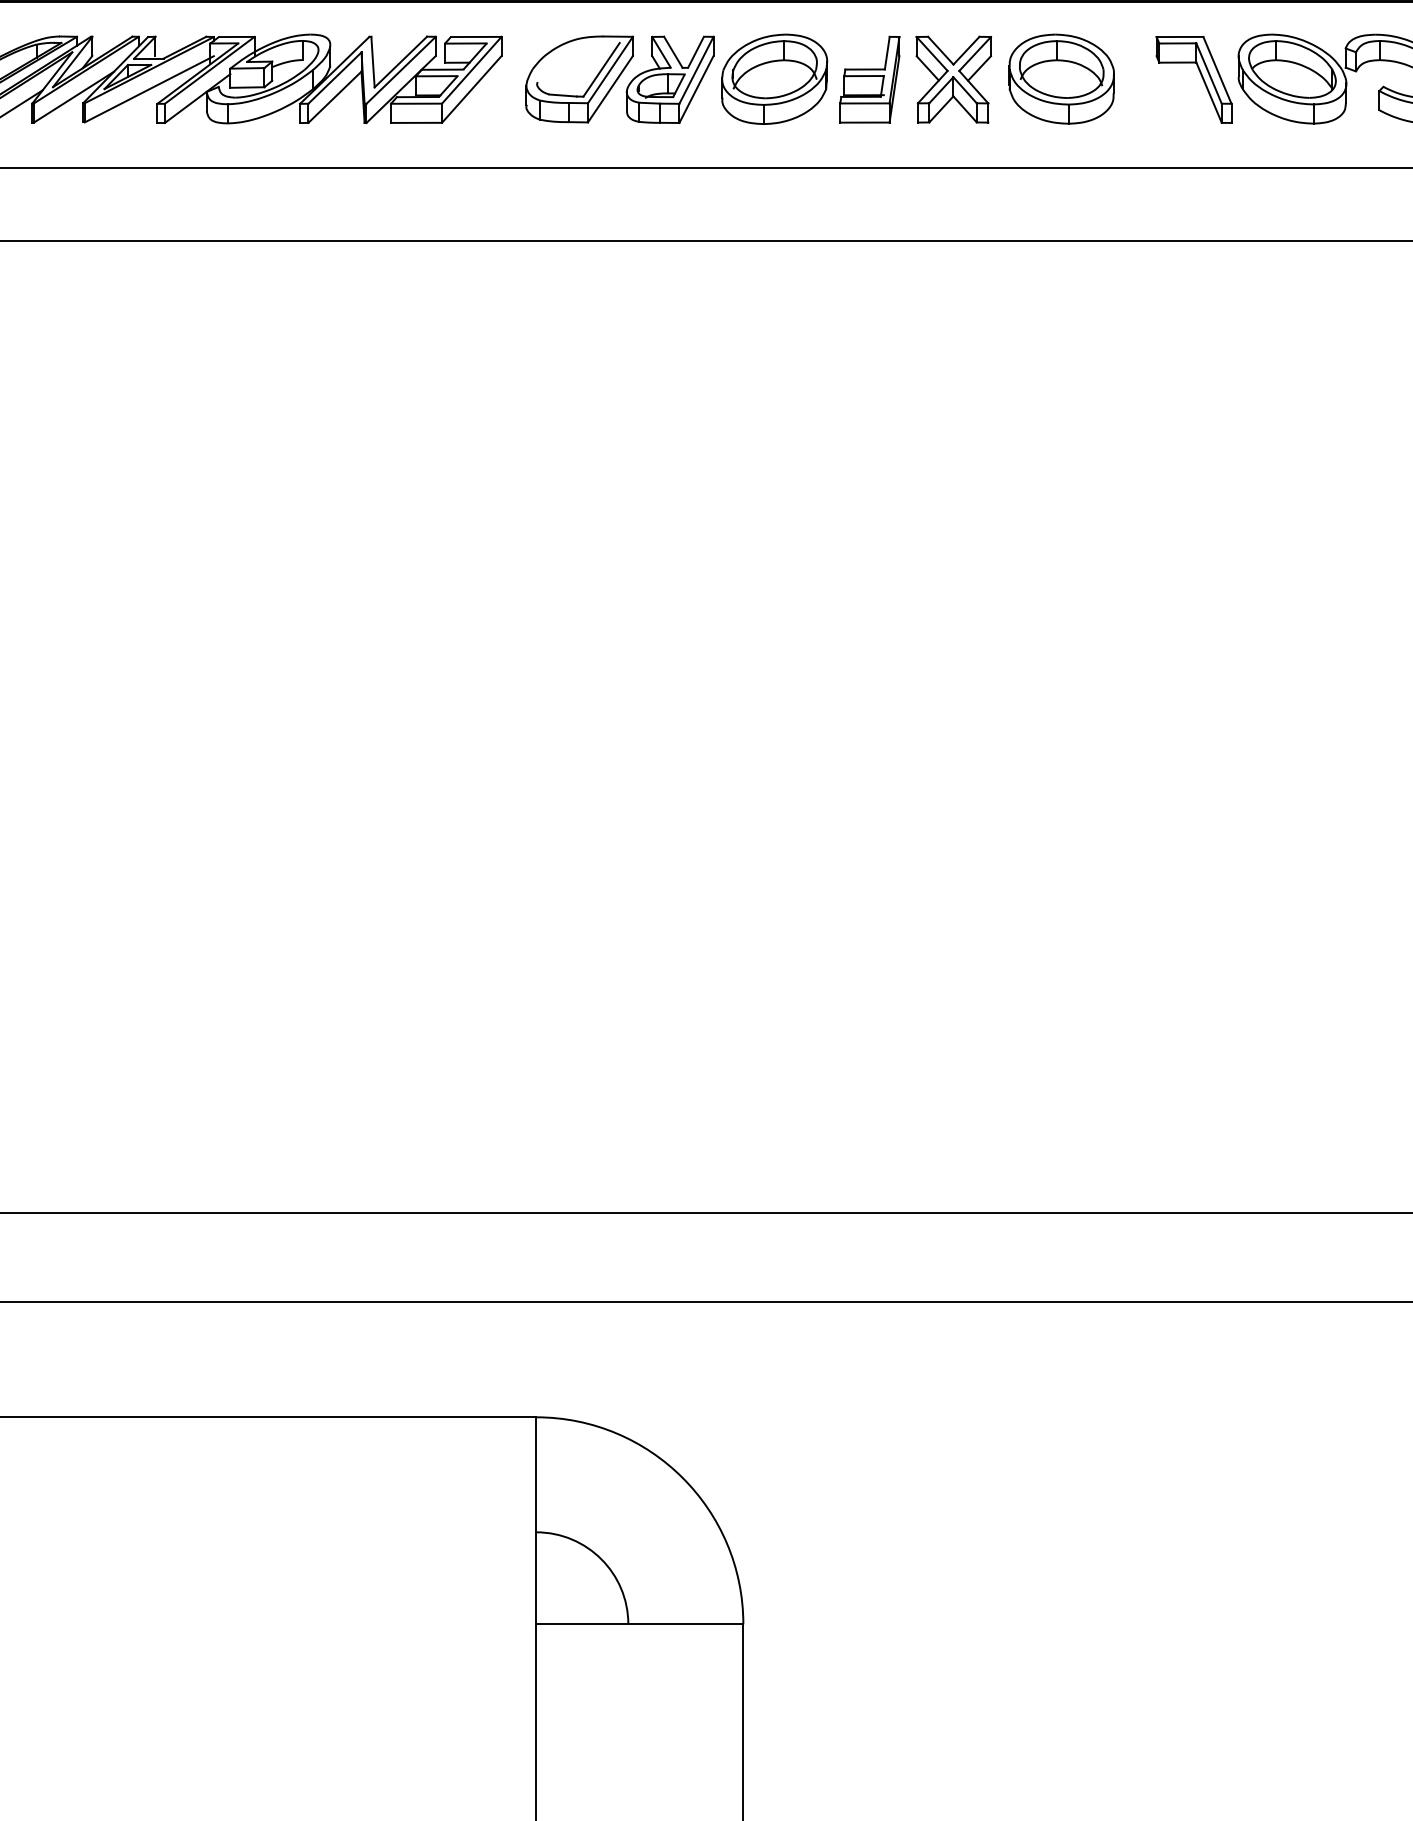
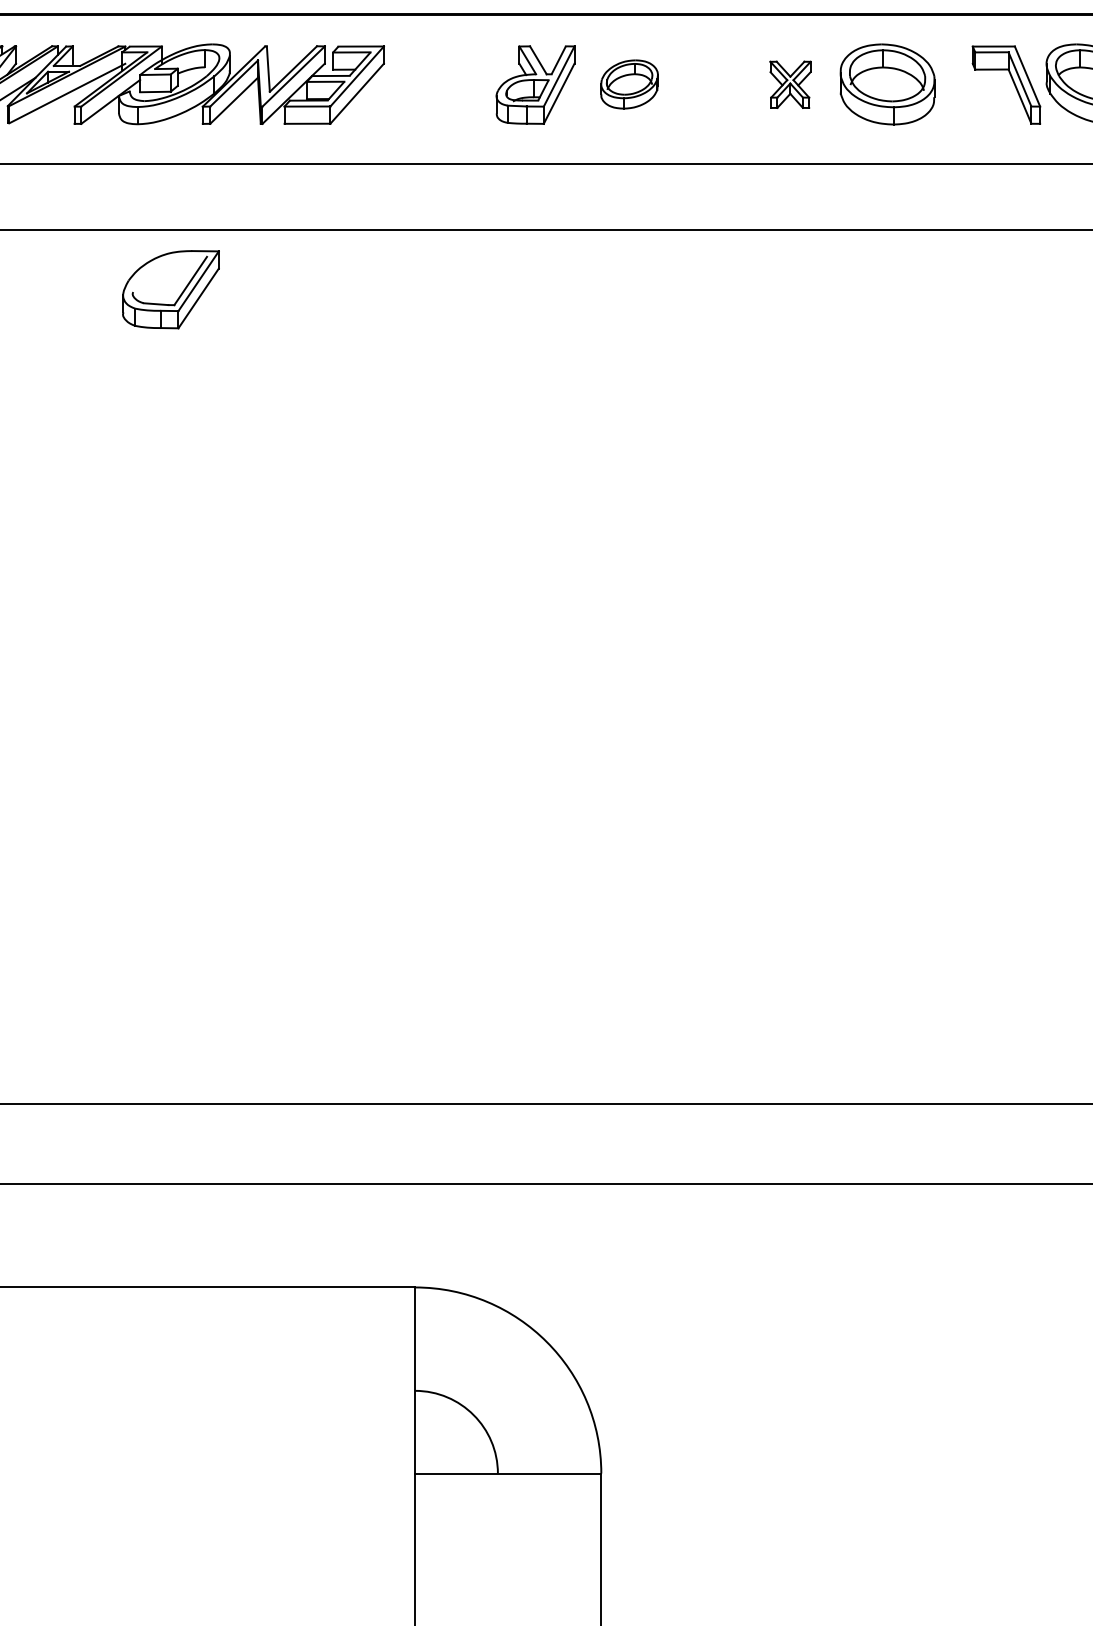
part: (774, 78) -> (629, 83), size x0.6
part: (579, 79) -> (170, 289), moved
part: (869, 79) -> (714, 84), removed
part: (953, 79) -> (790, 84), size x0.6

